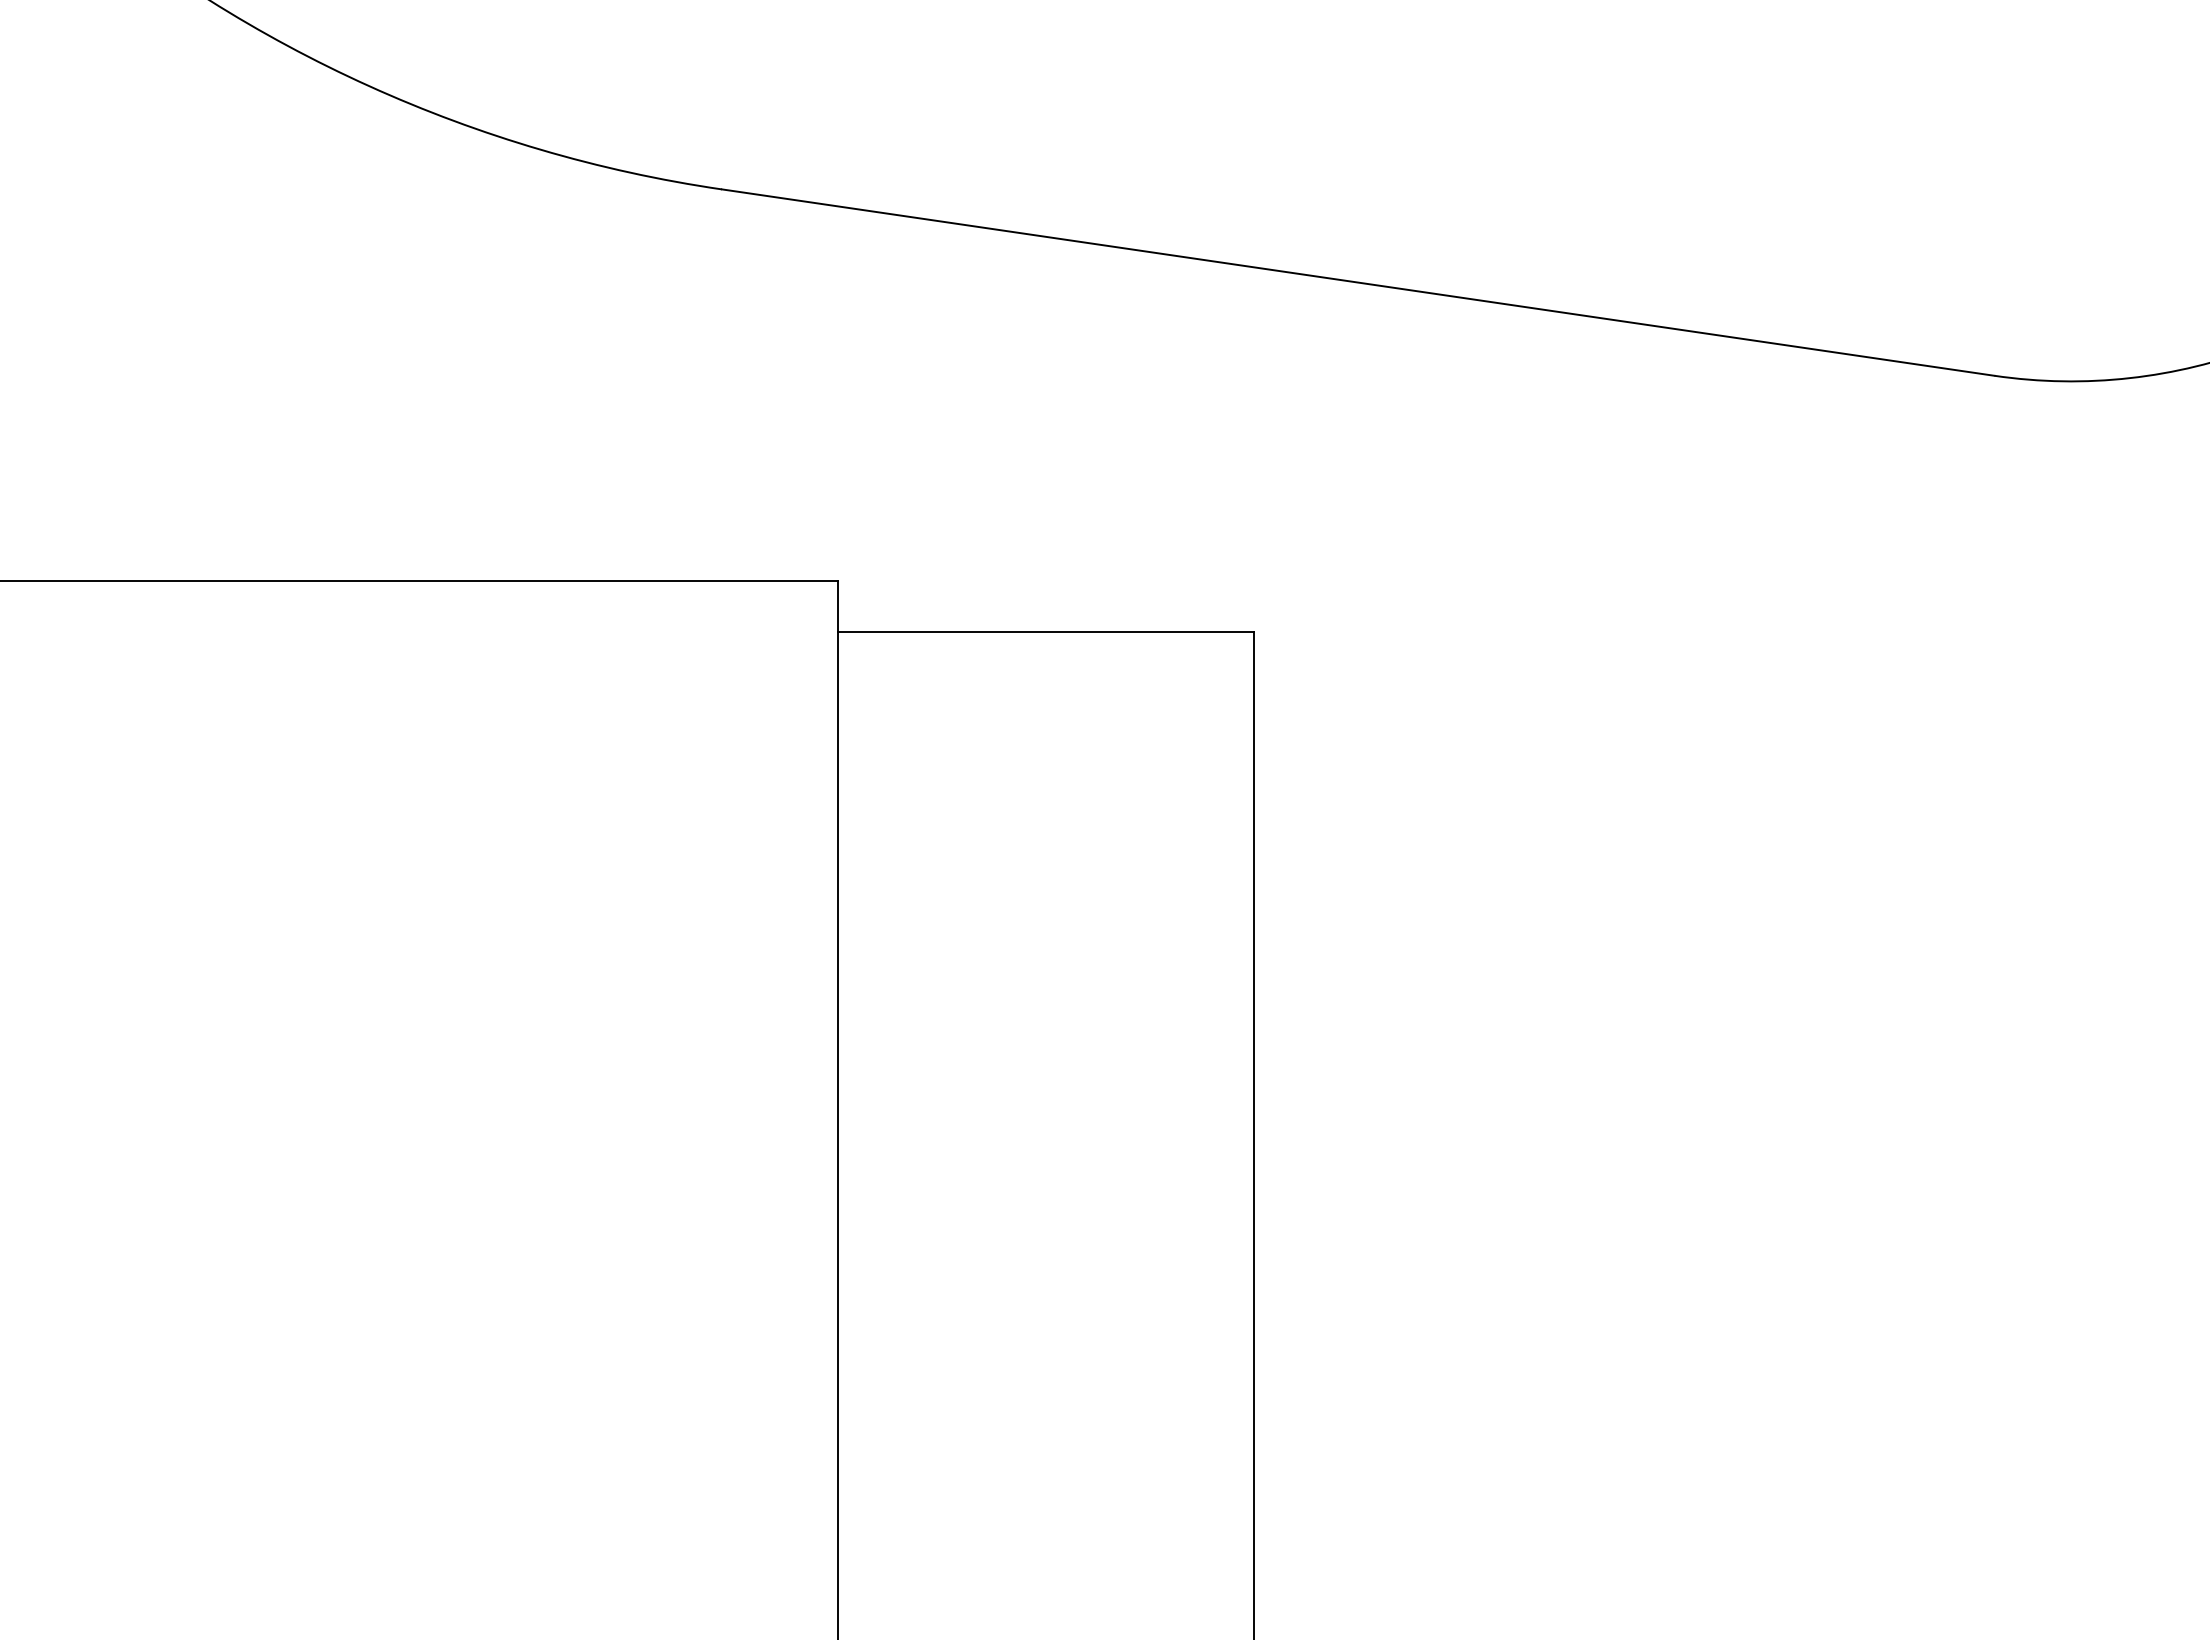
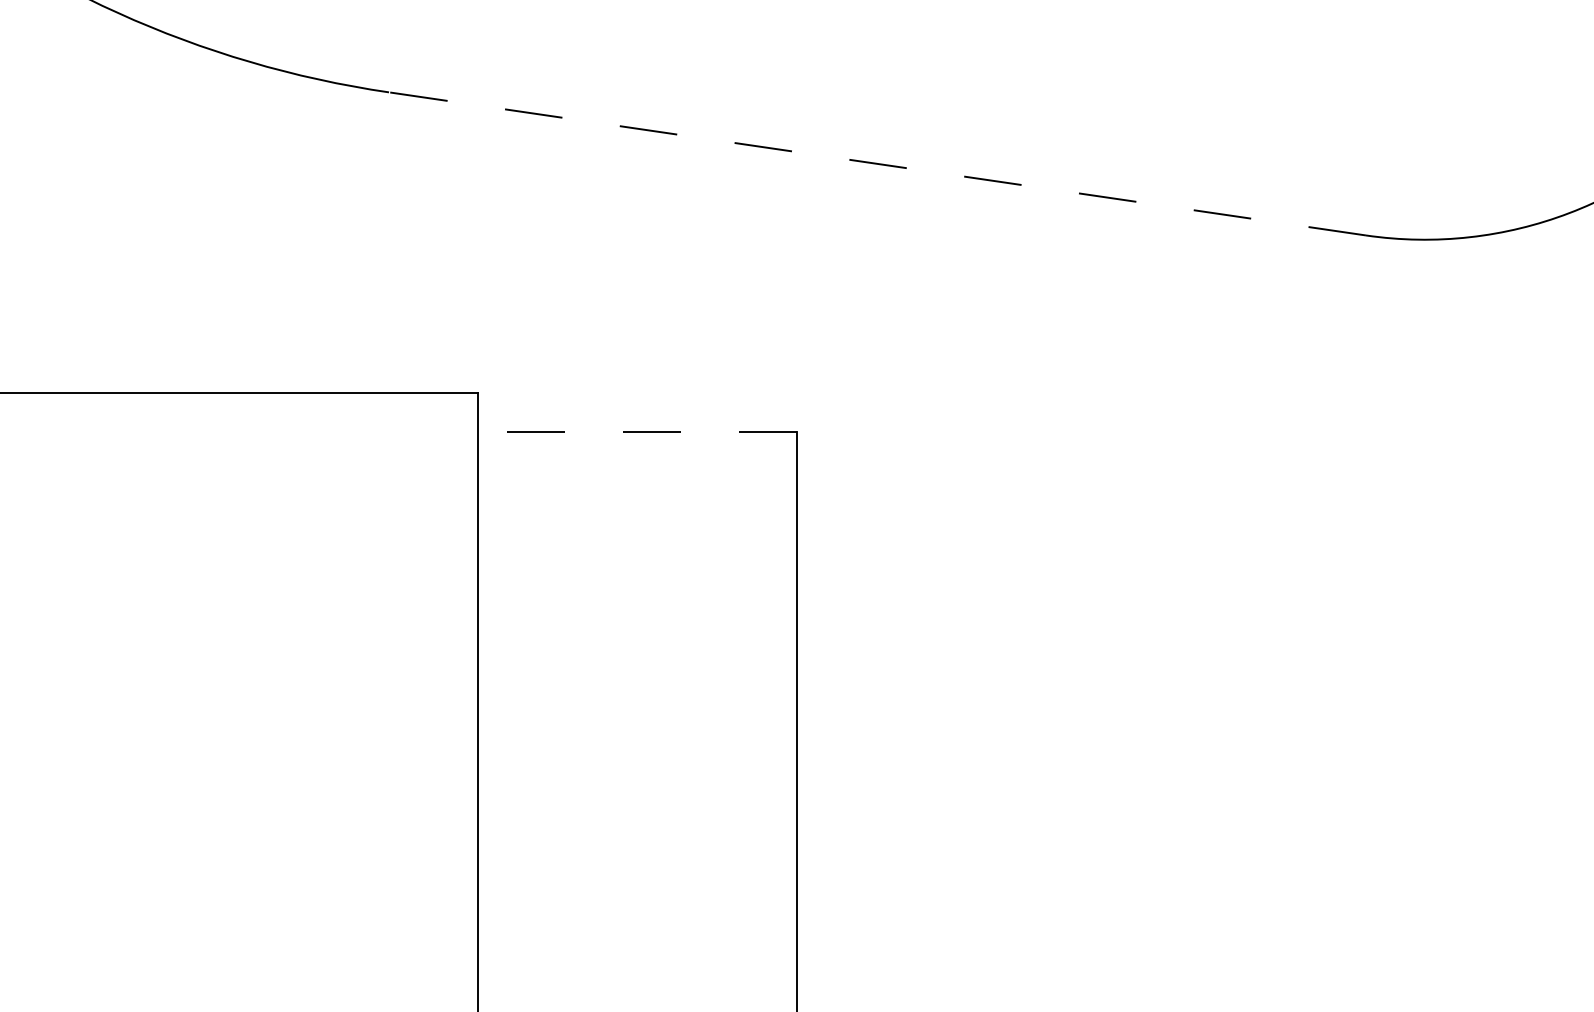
line: (1357, 282) -> (876, 163), solid -> dashed
line: (1045, 632) -> (637, 432), solid -> dashed

